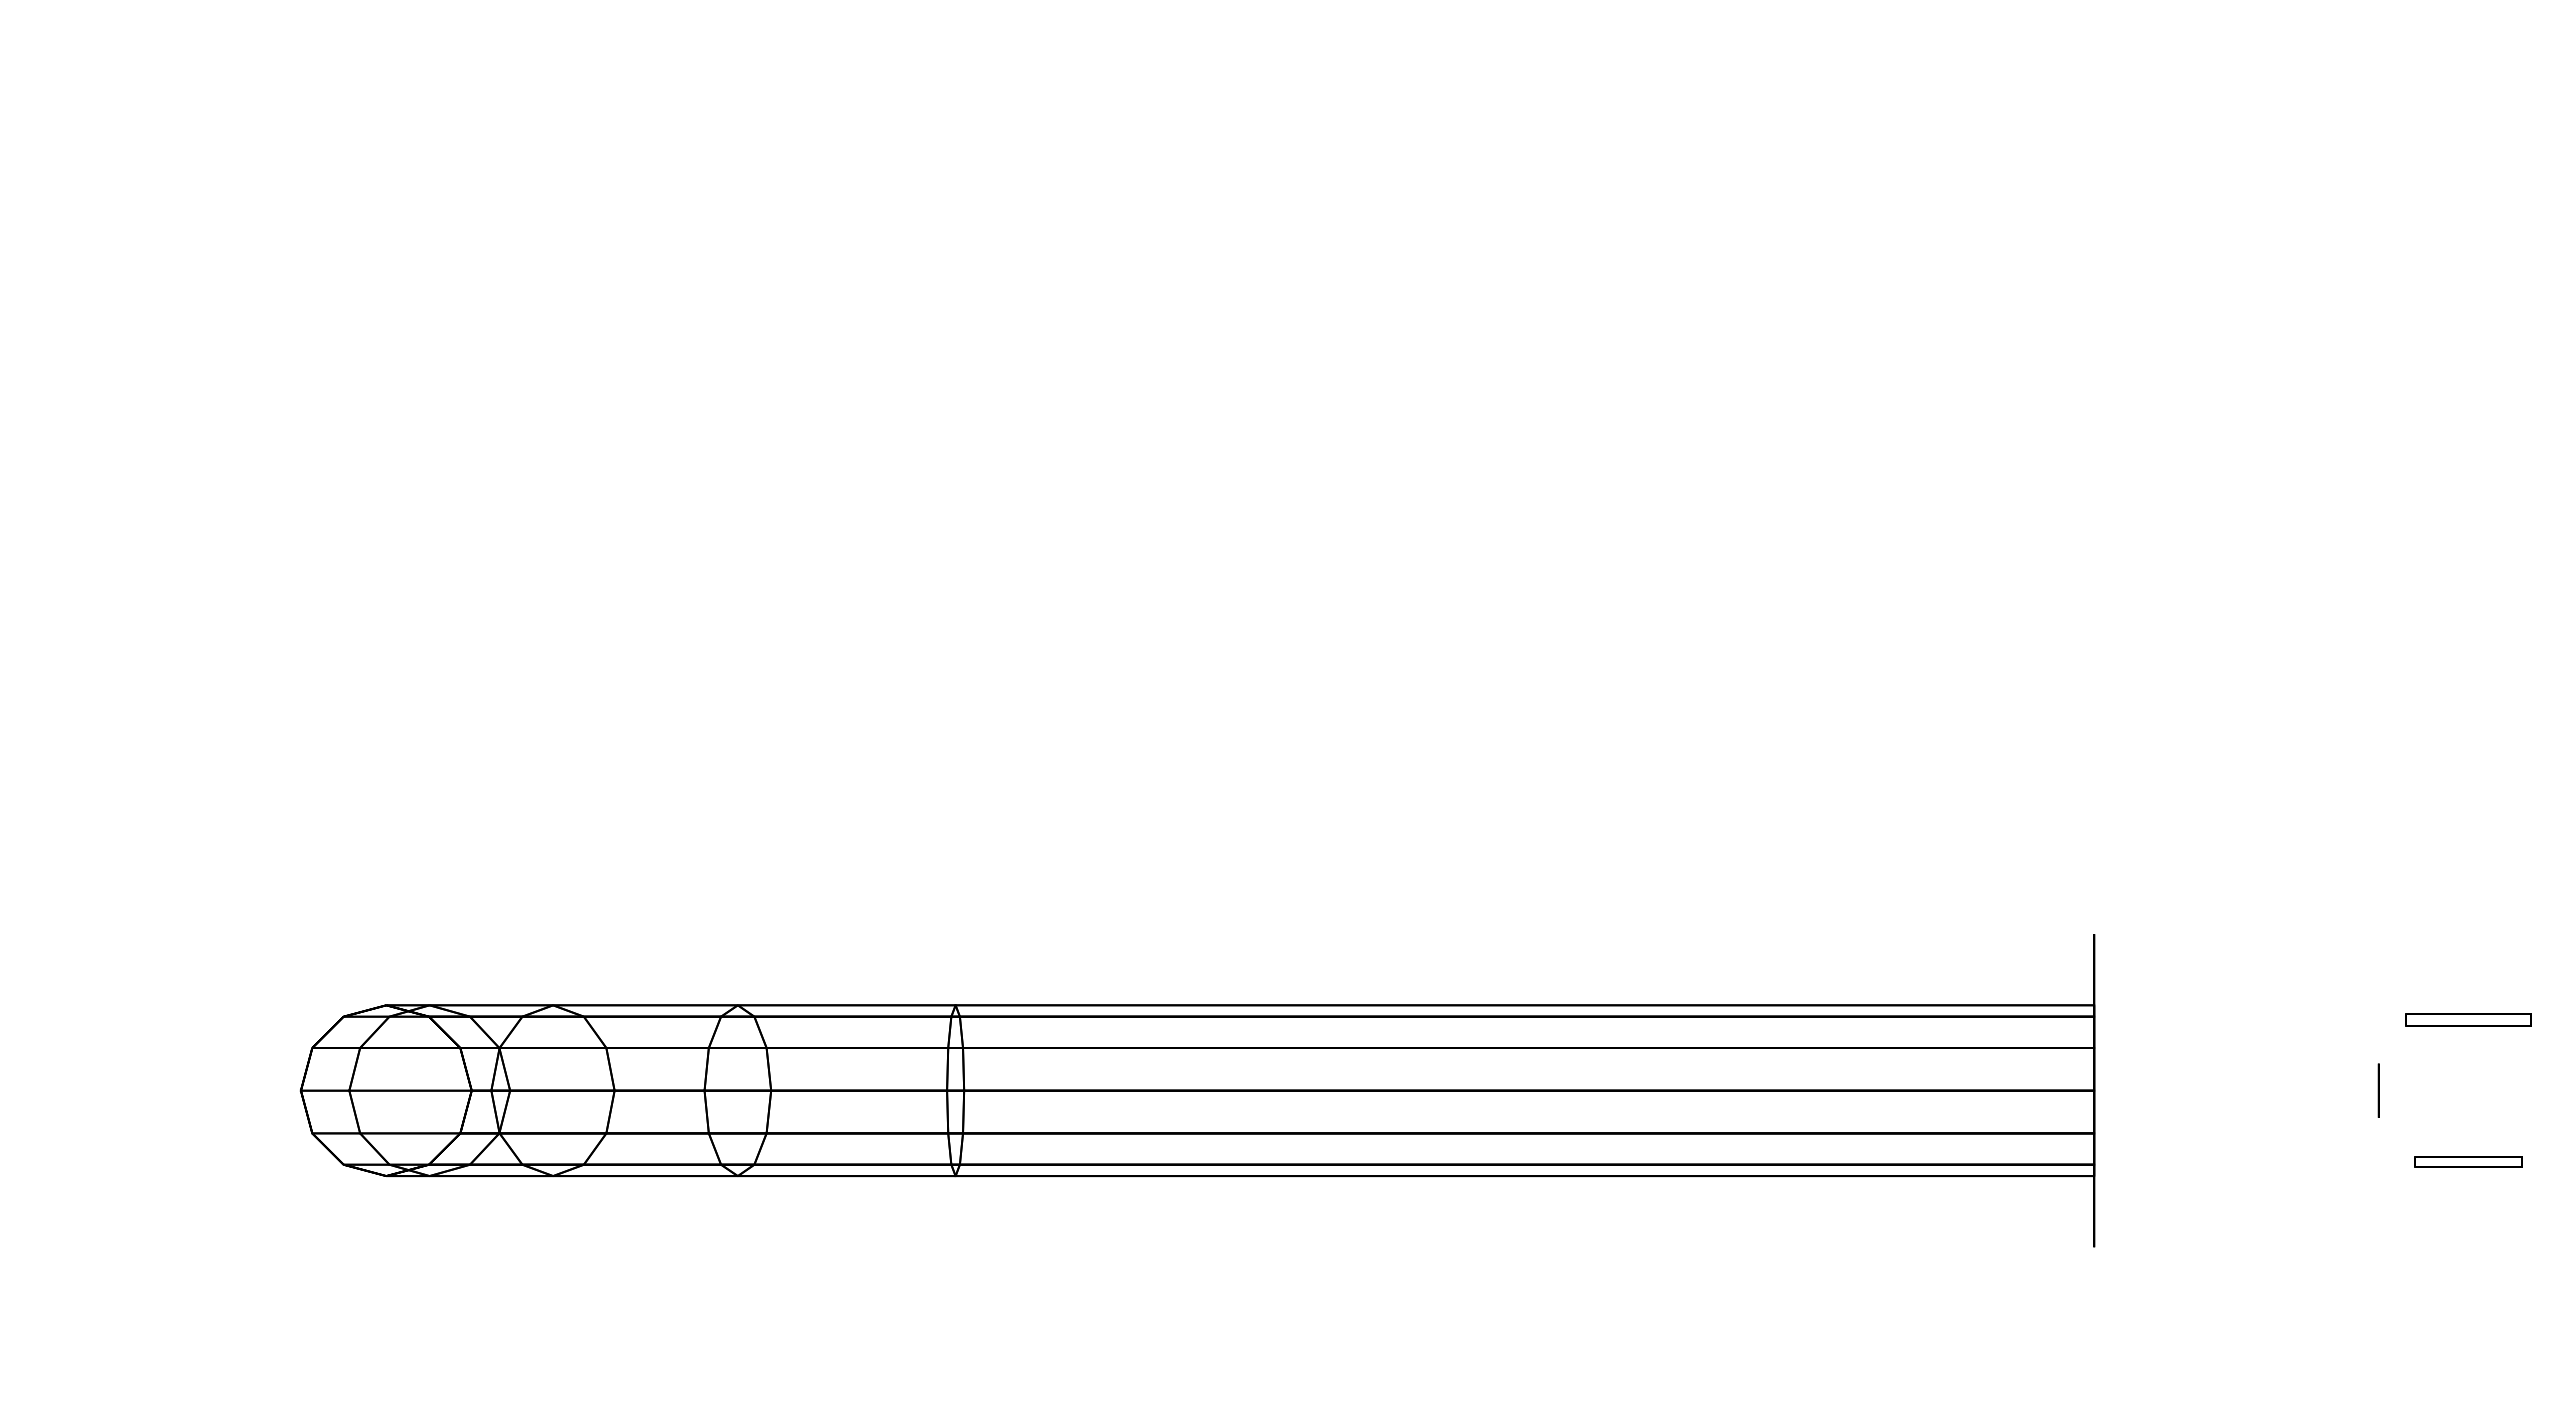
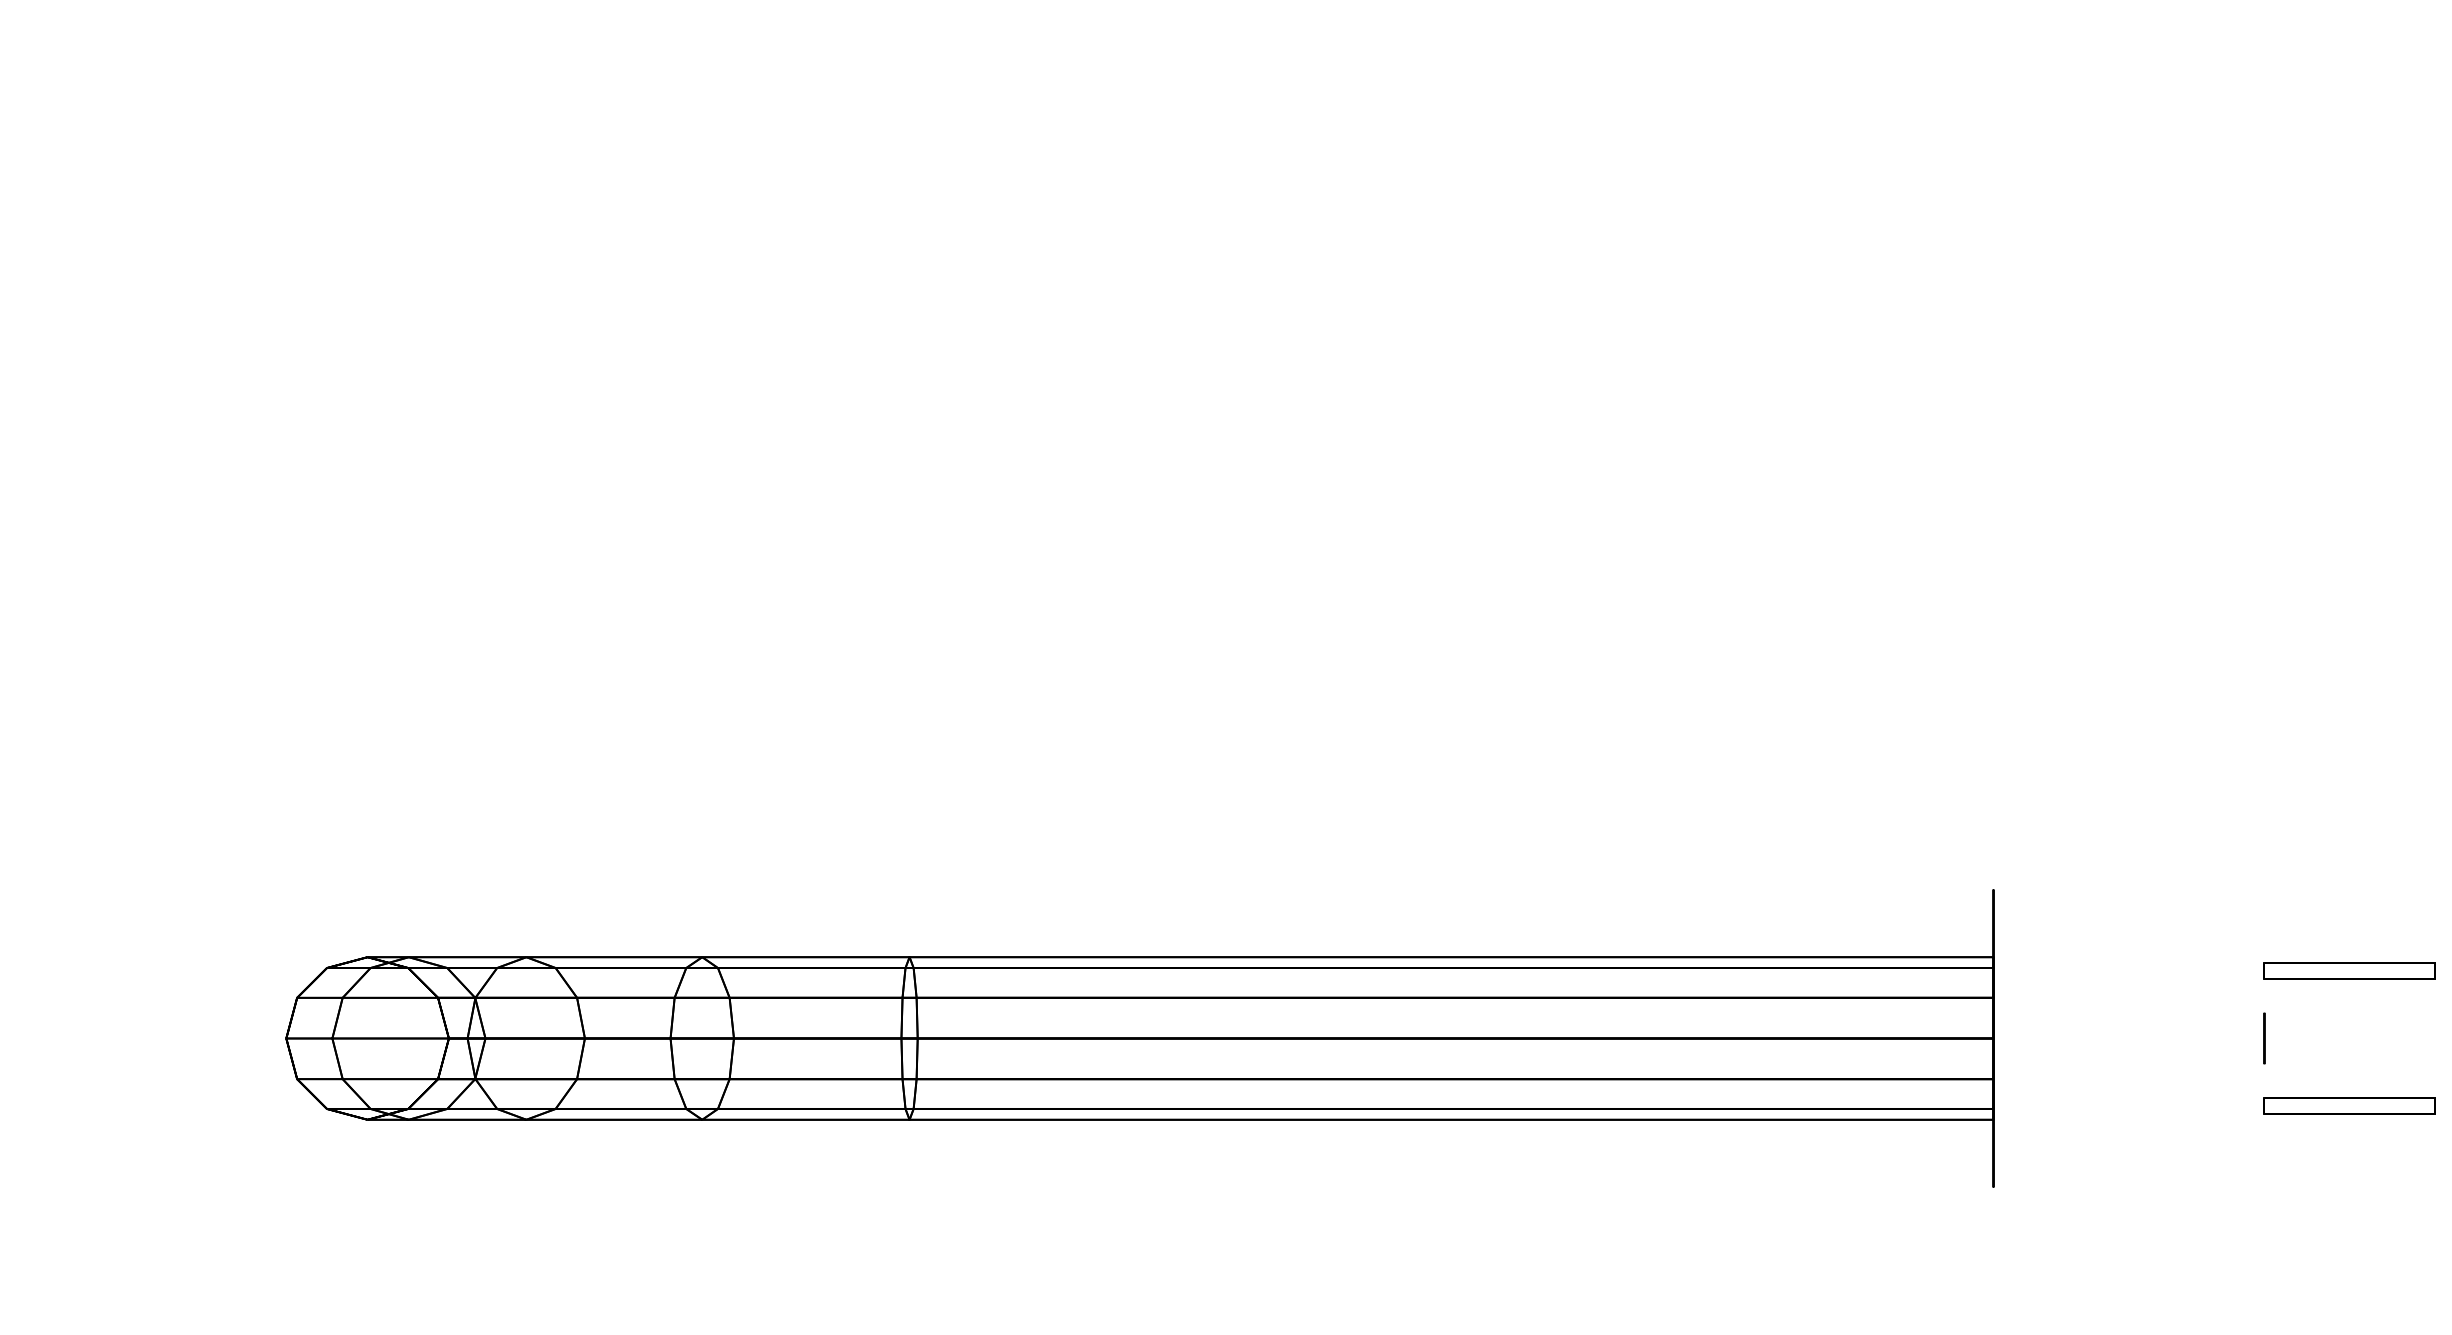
part: (2468, 1019) -> (2349, 970), size x1.43
part: (2468, 1161) -> (2349, 1105), size x1.67

